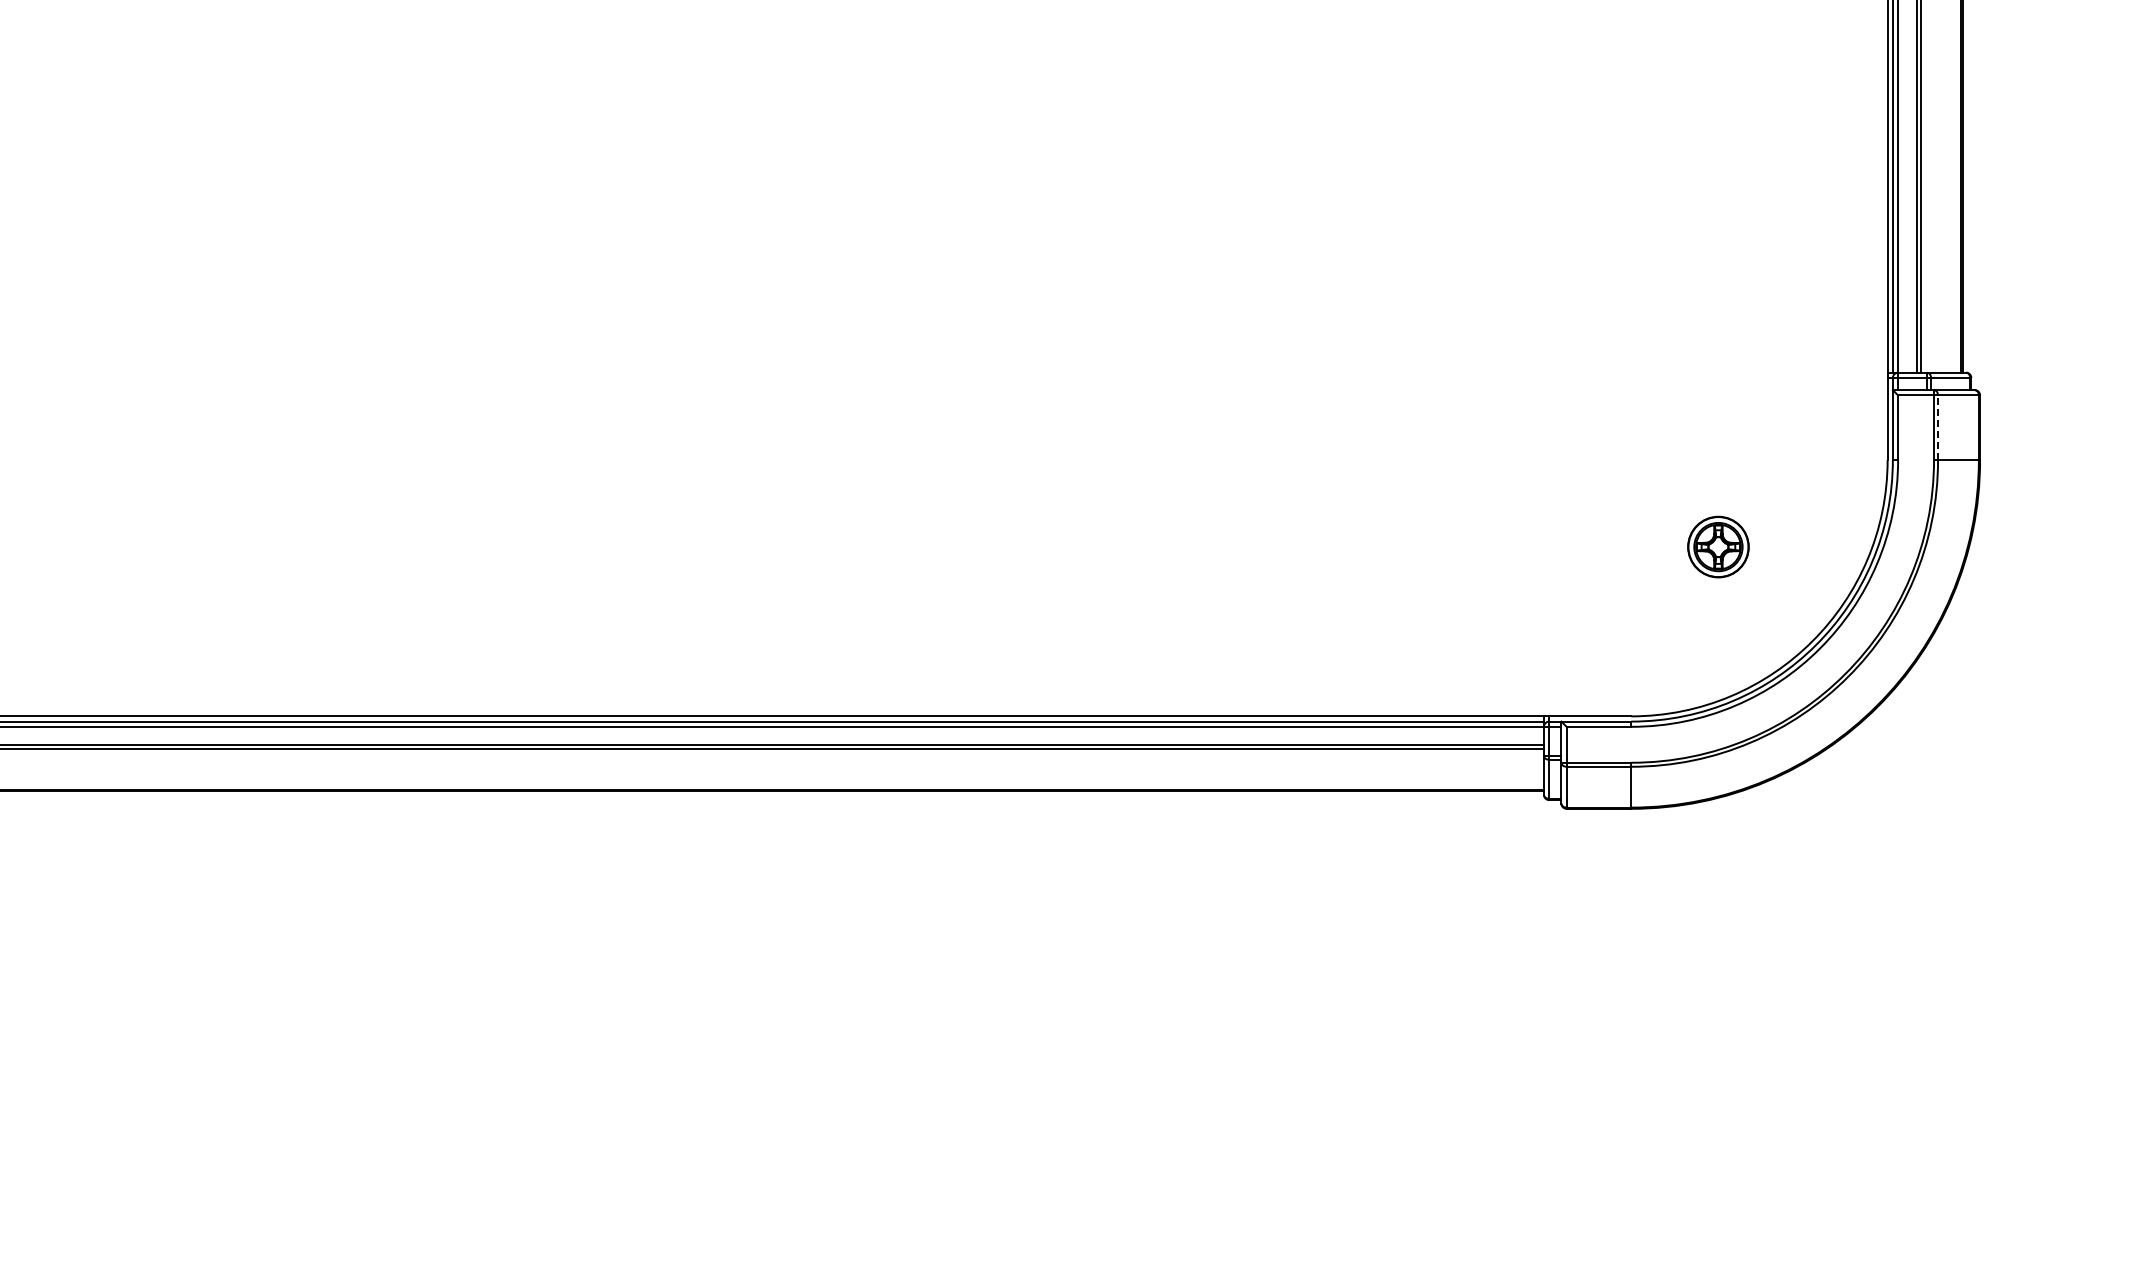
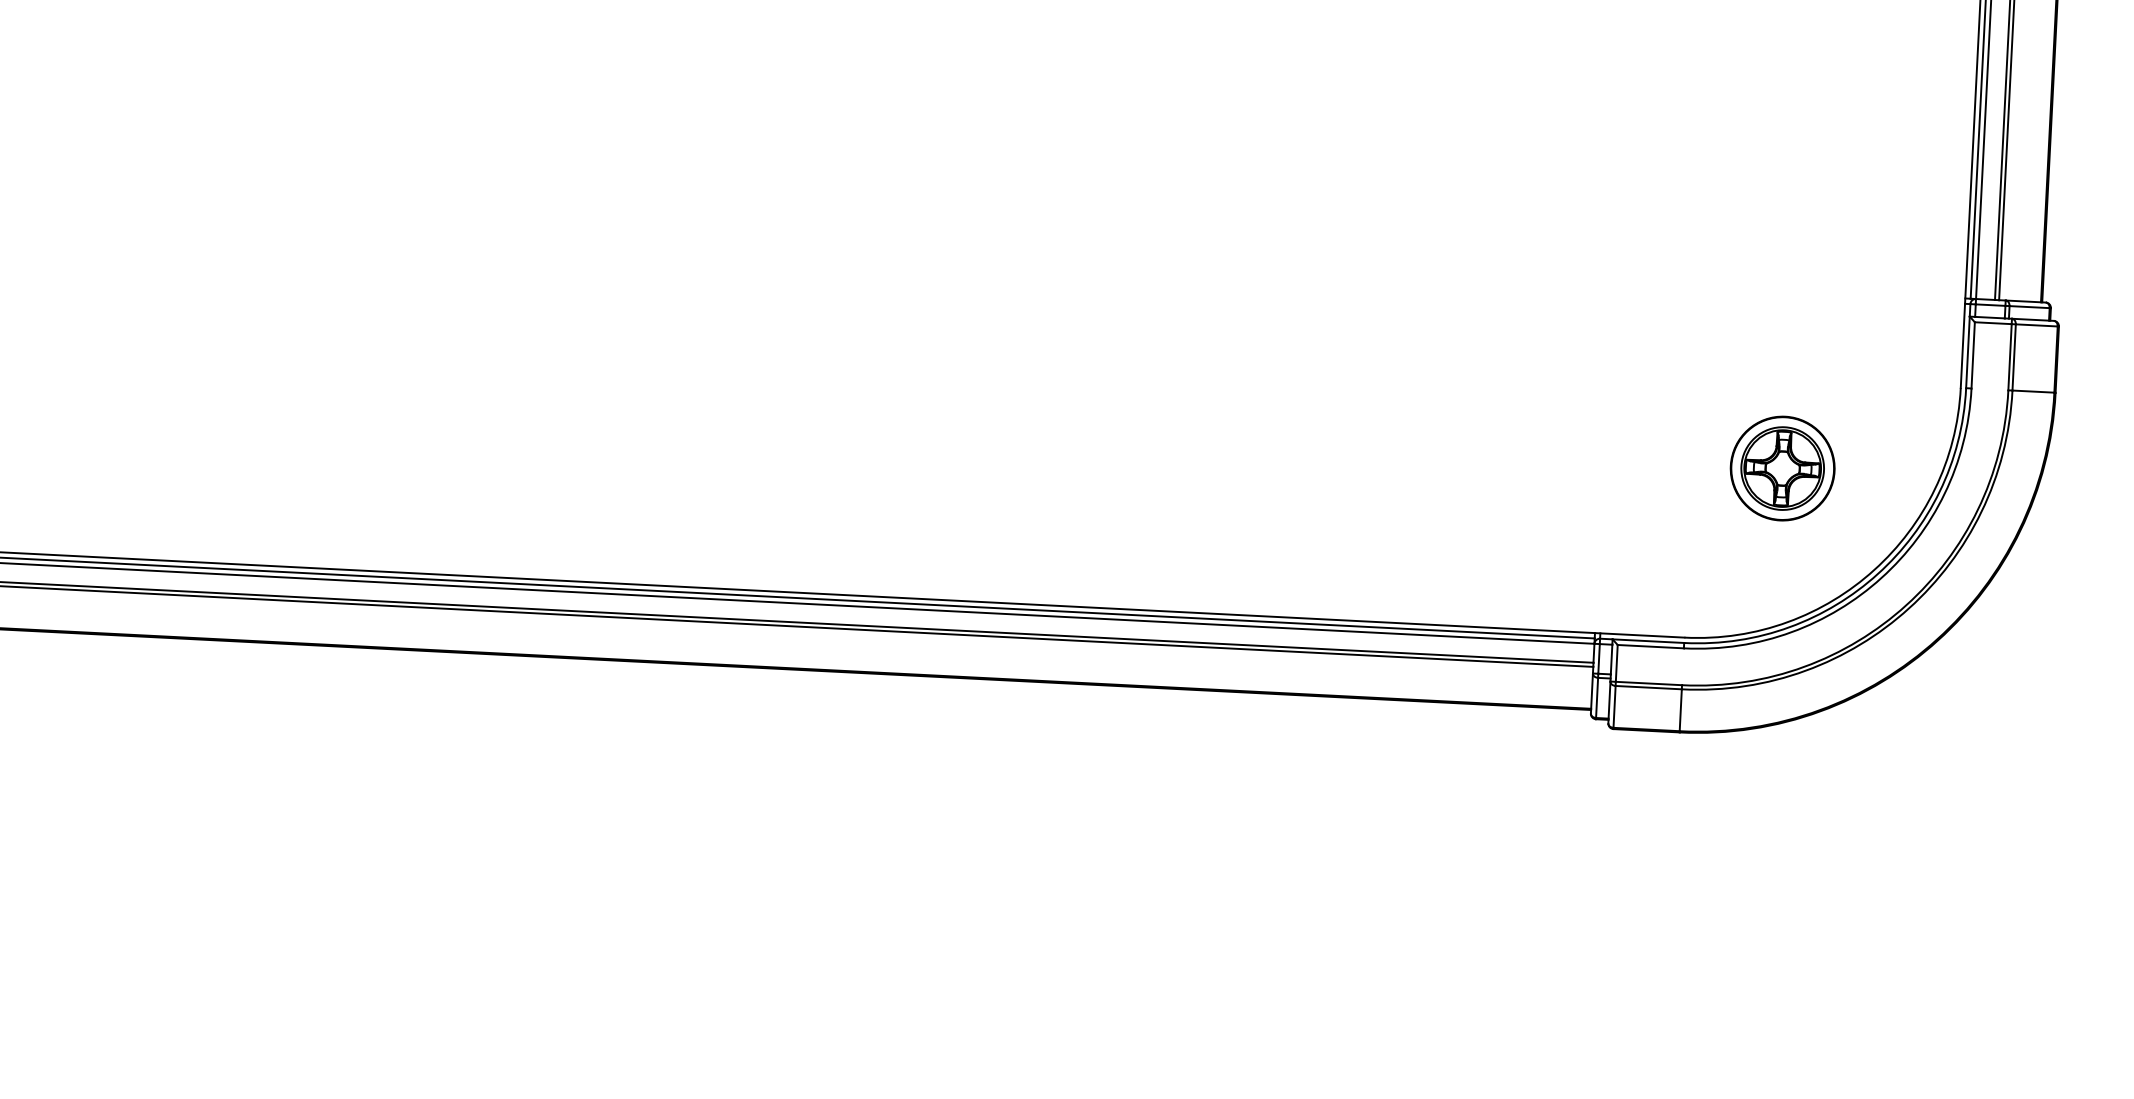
line: (1938, 427) -> (2014, 357), dashed -> solid
part: (1718, 546) -> (1782, 467), size x1.67

